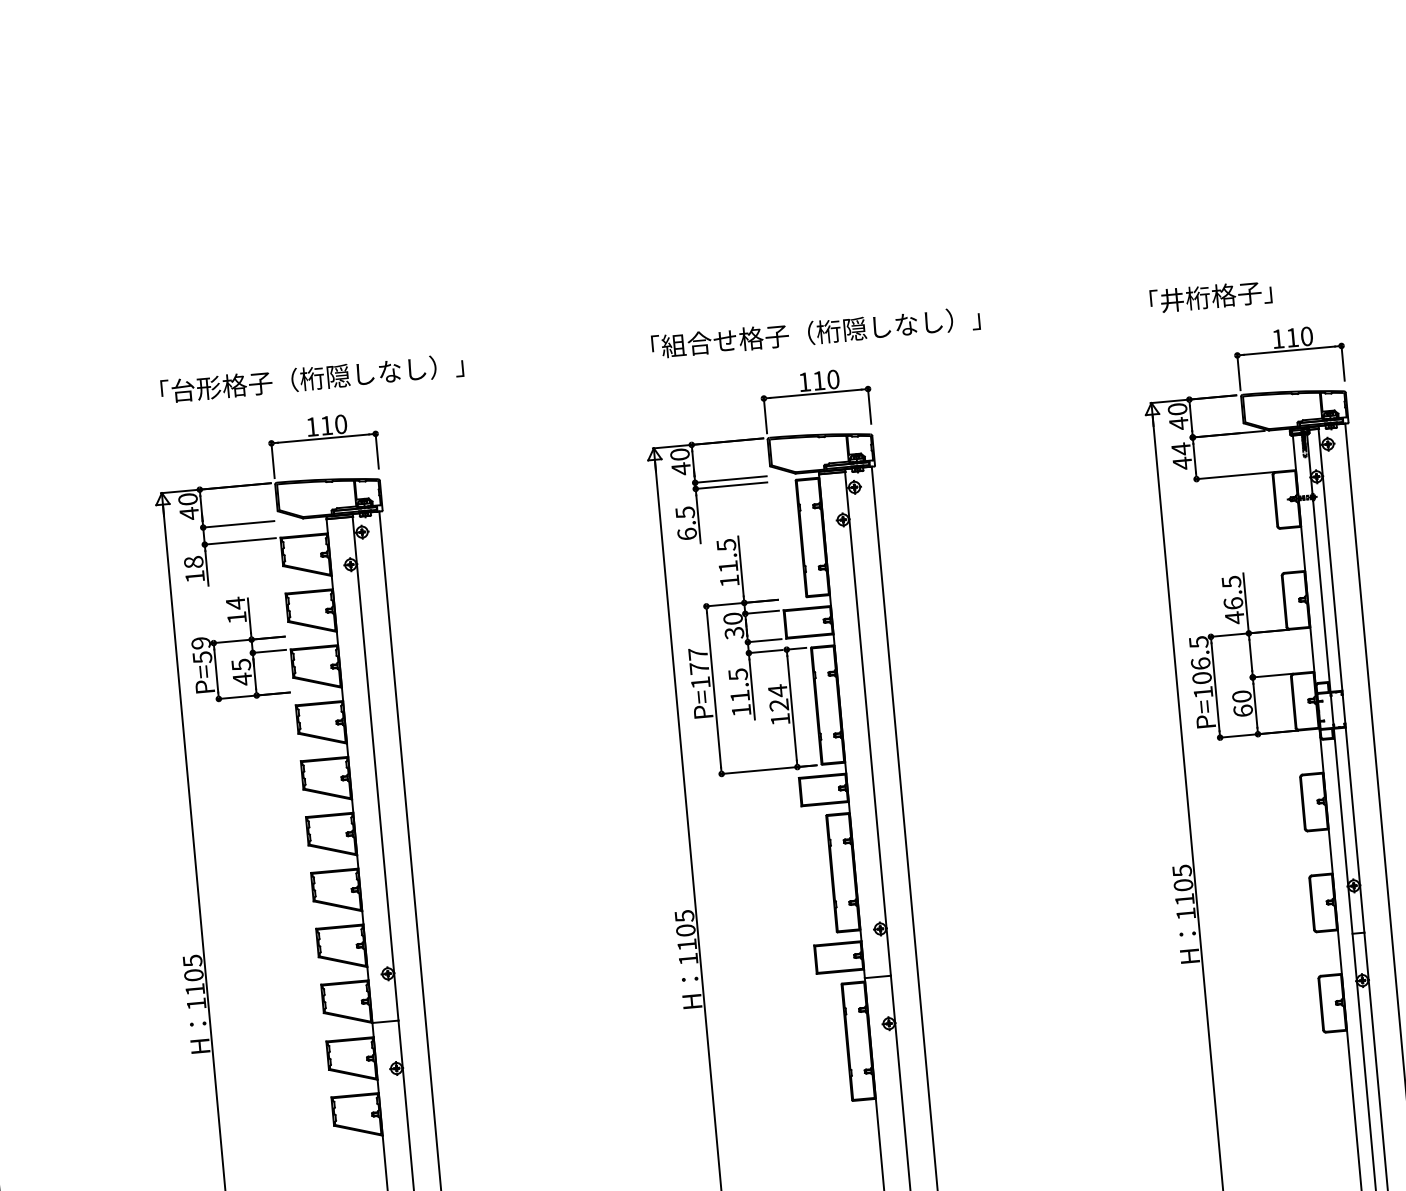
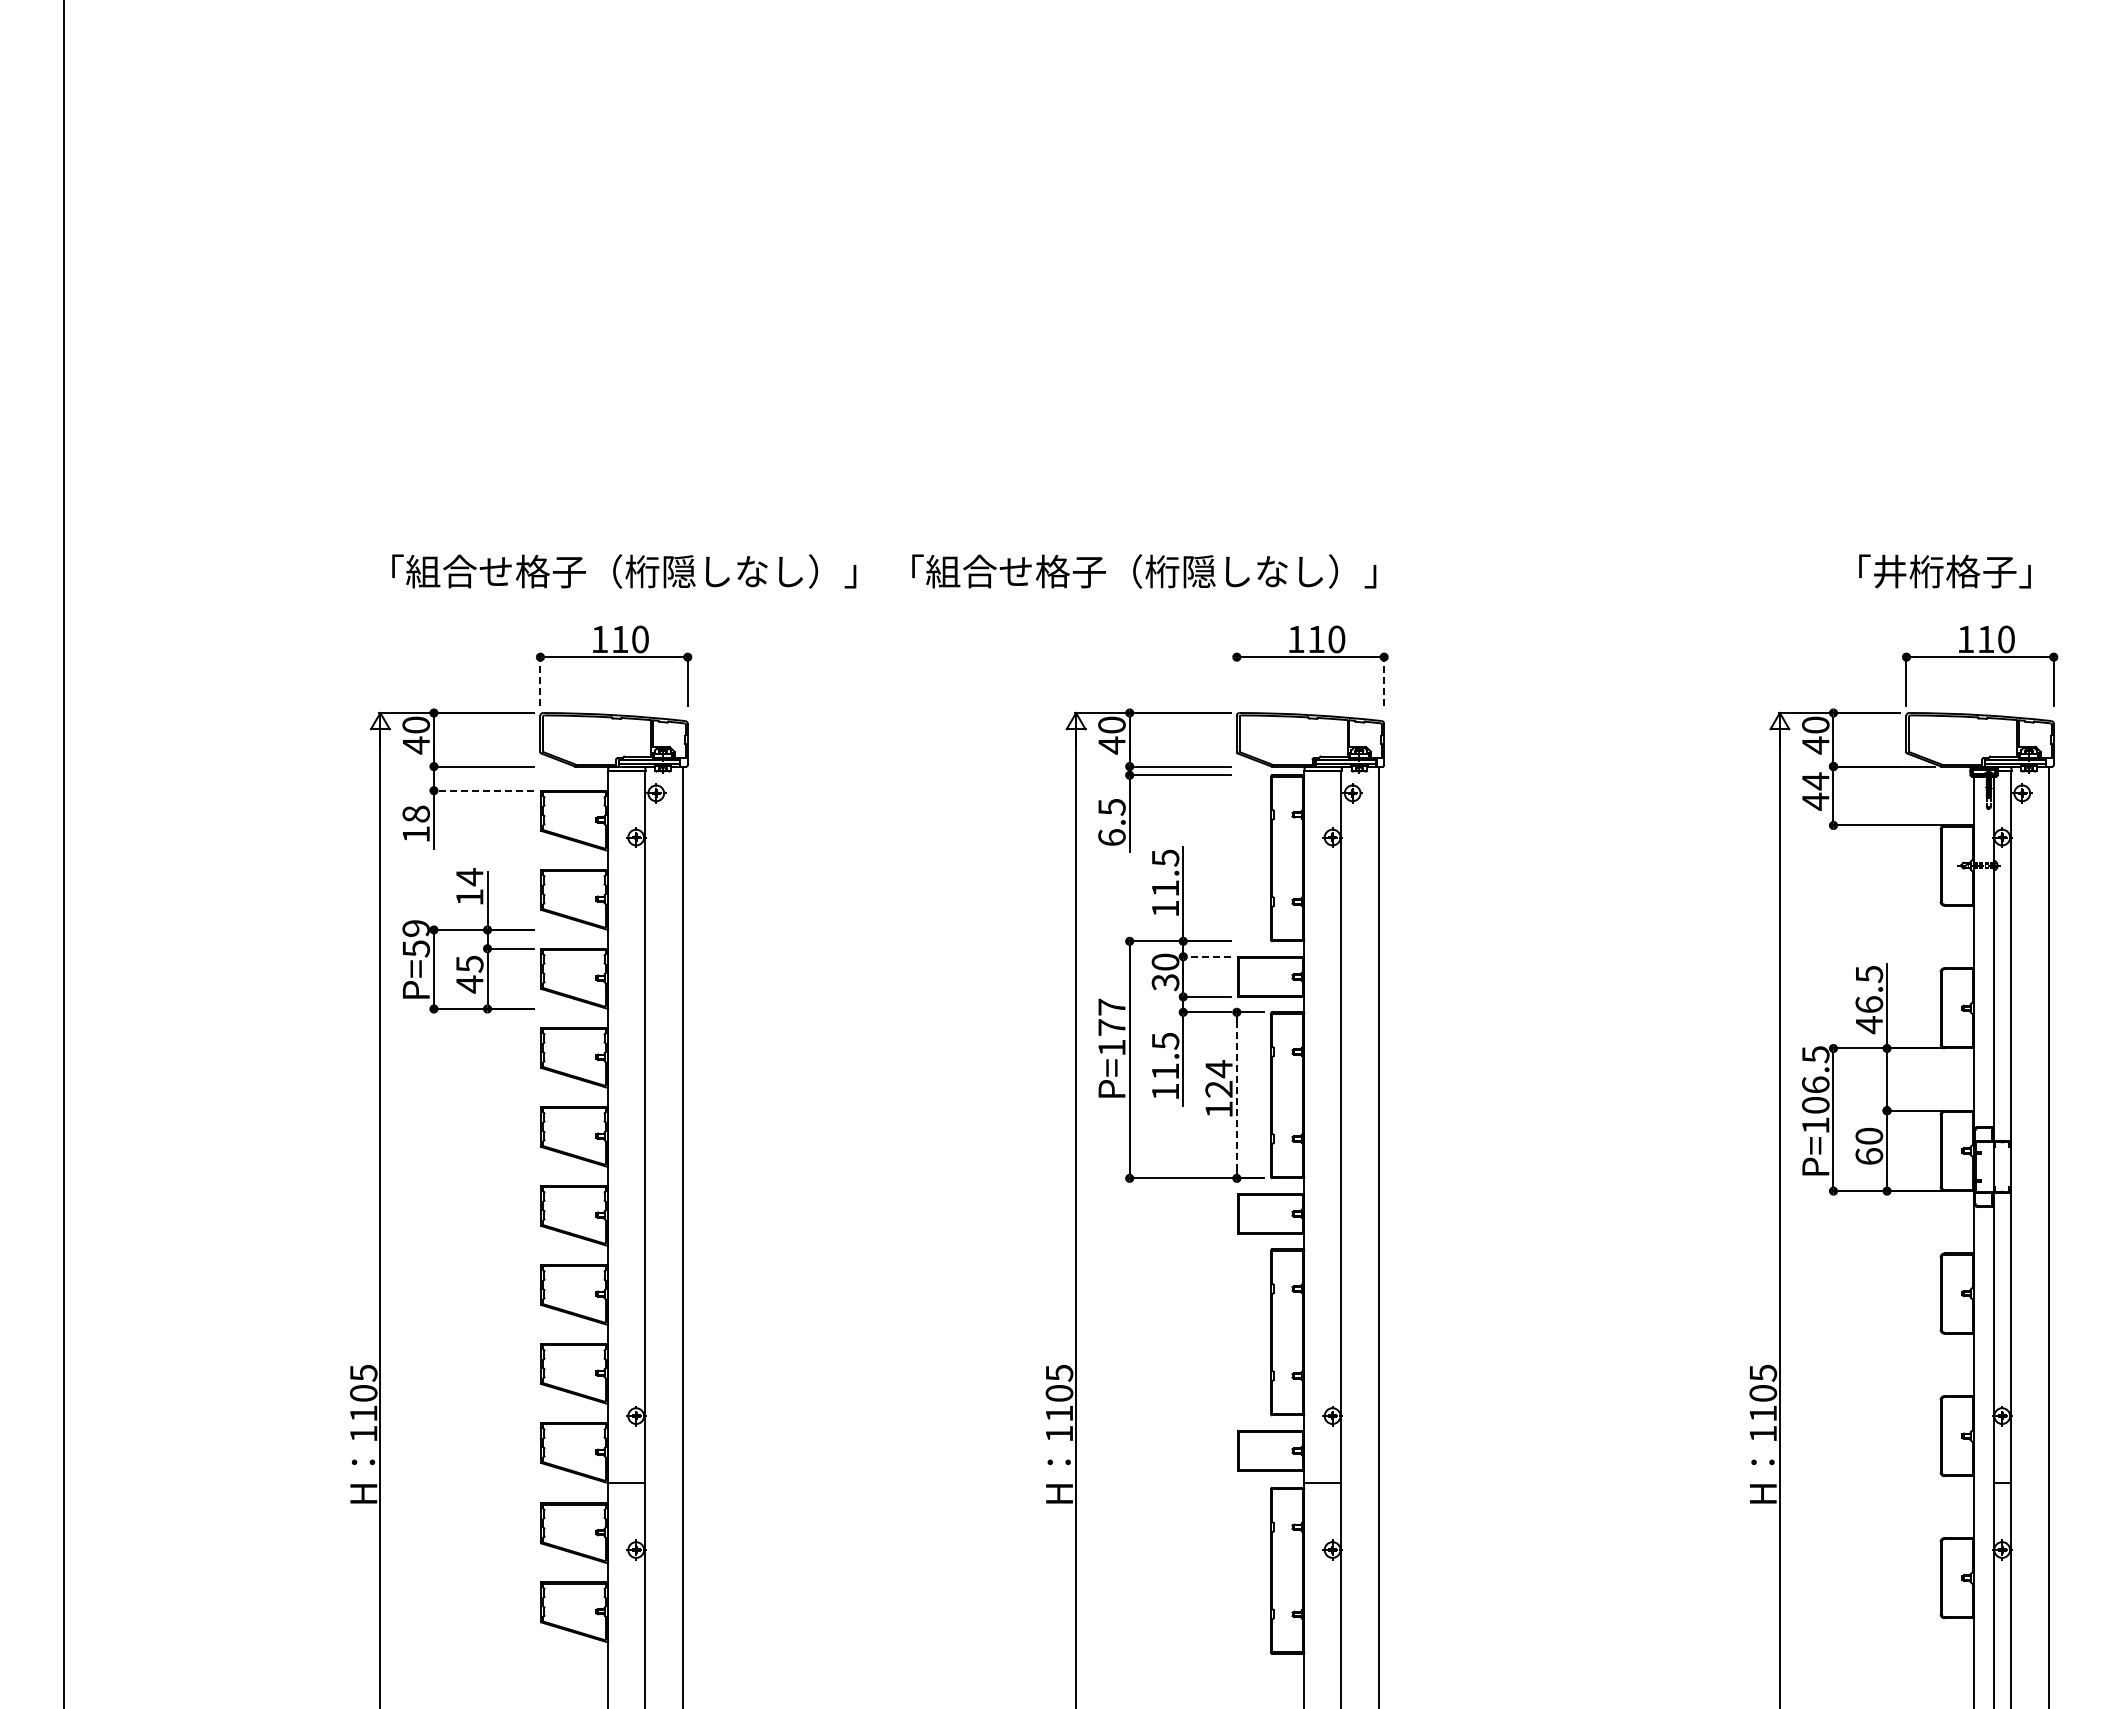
text: (1210, 296) -> (1944, 571), moved
text: (816, 332) -> (1144, 571), moved
text: (330, 376) -> (631, 571), 「台形格子（桁隠しなし）」 -> 「組合せ格子（桁隠しなし）」
line: (869, 405) -> (1384, 680), solid -> dashed
line: (765, 415) -> (1236, 680), removed
line: (273, 459) -> (540, 680), solid -> dashed
line: (239, 541) -> (483, 790), solid -> dashed
line: (761, 612) -> (1205, 956), solid -> dashed
line: (791, 708) -> (1236, 1095), solid -> dashed

